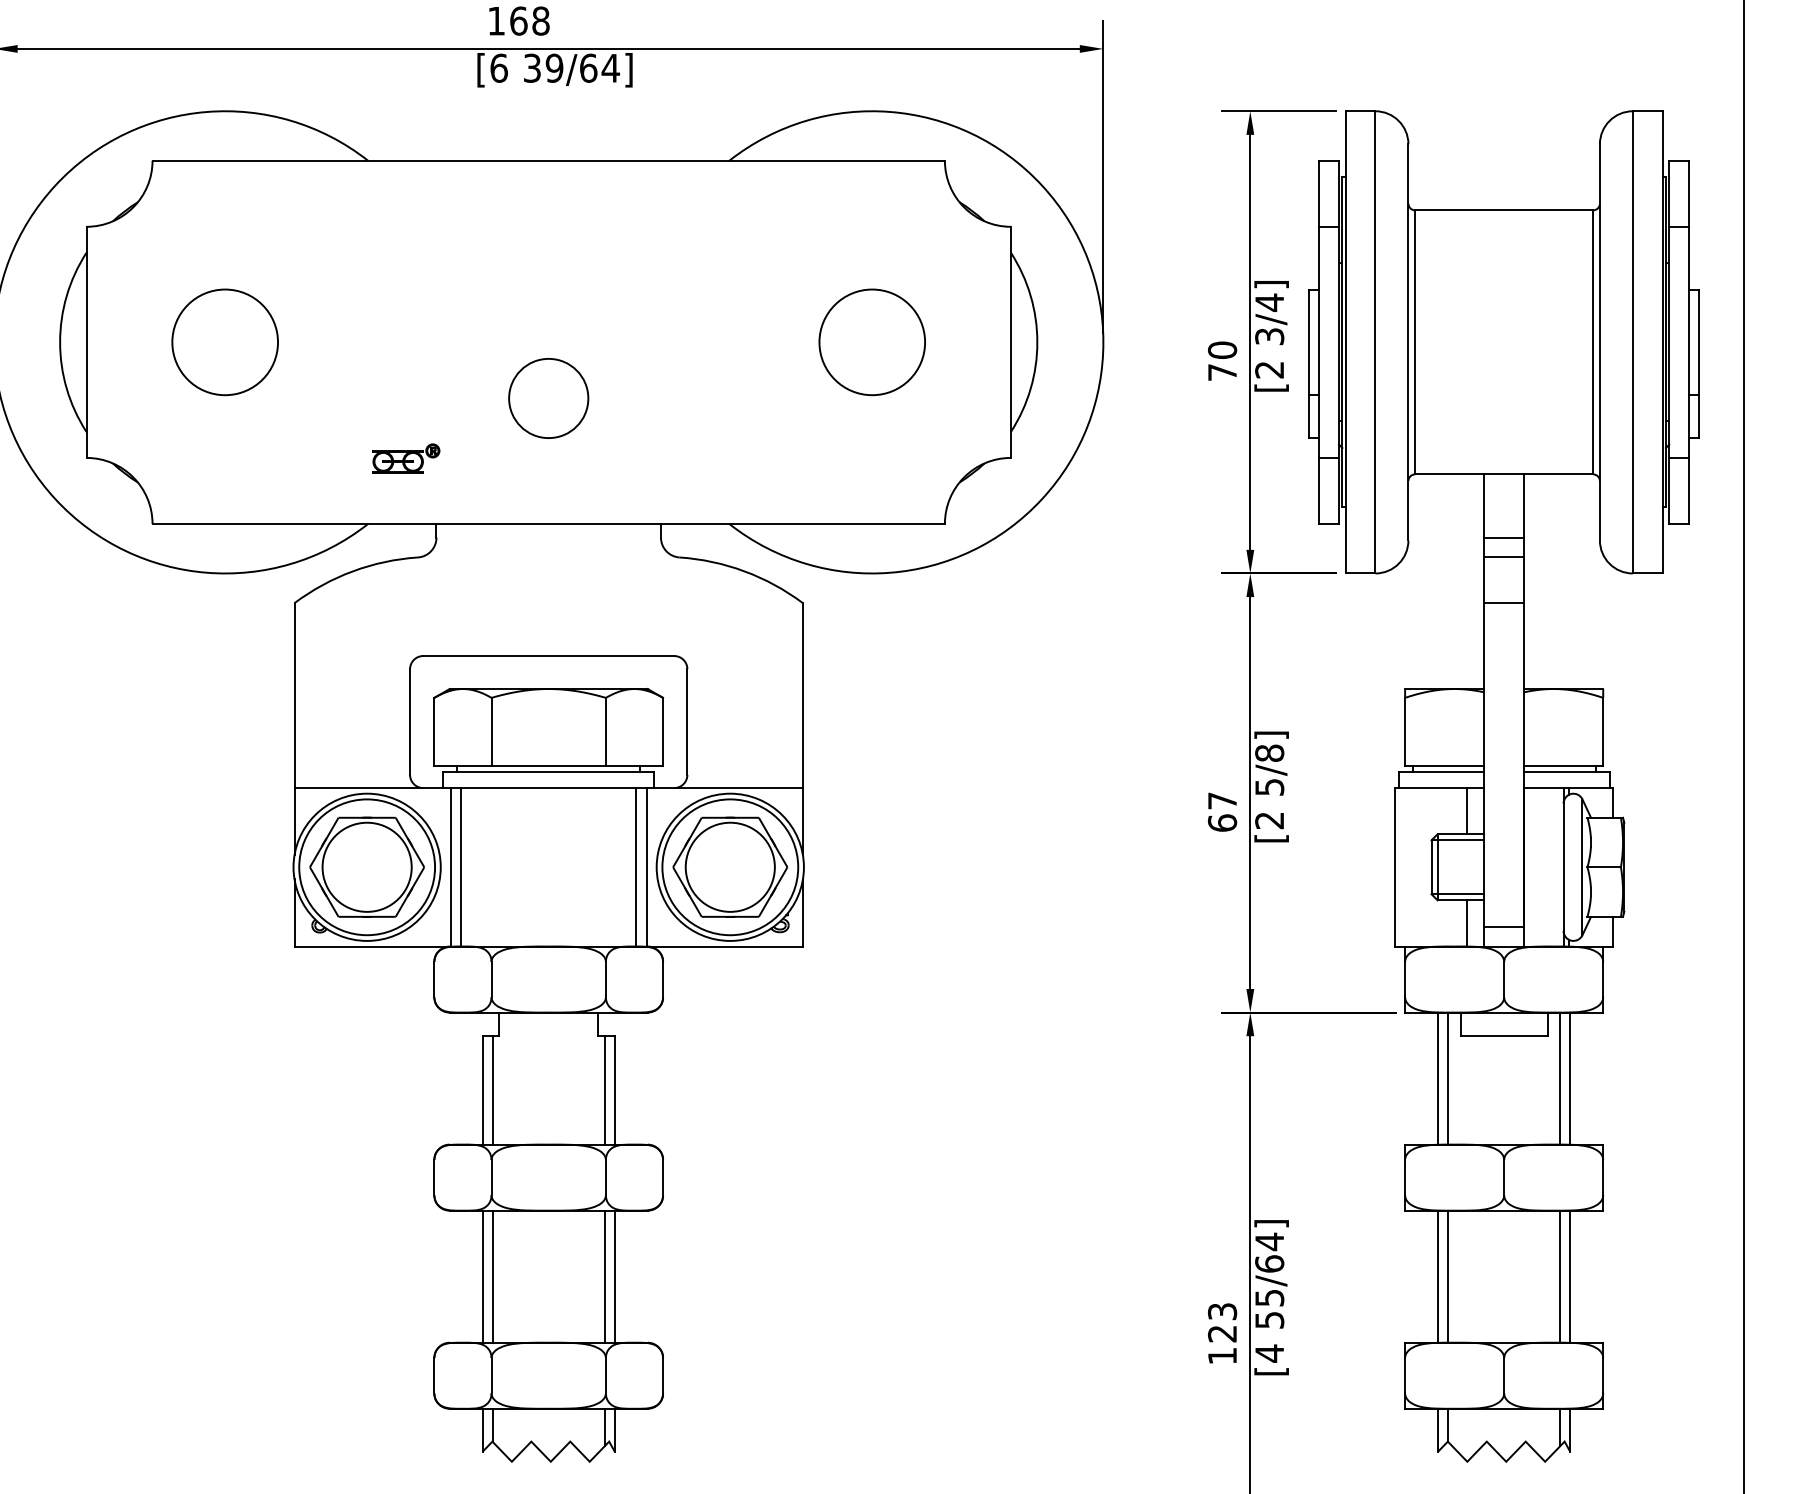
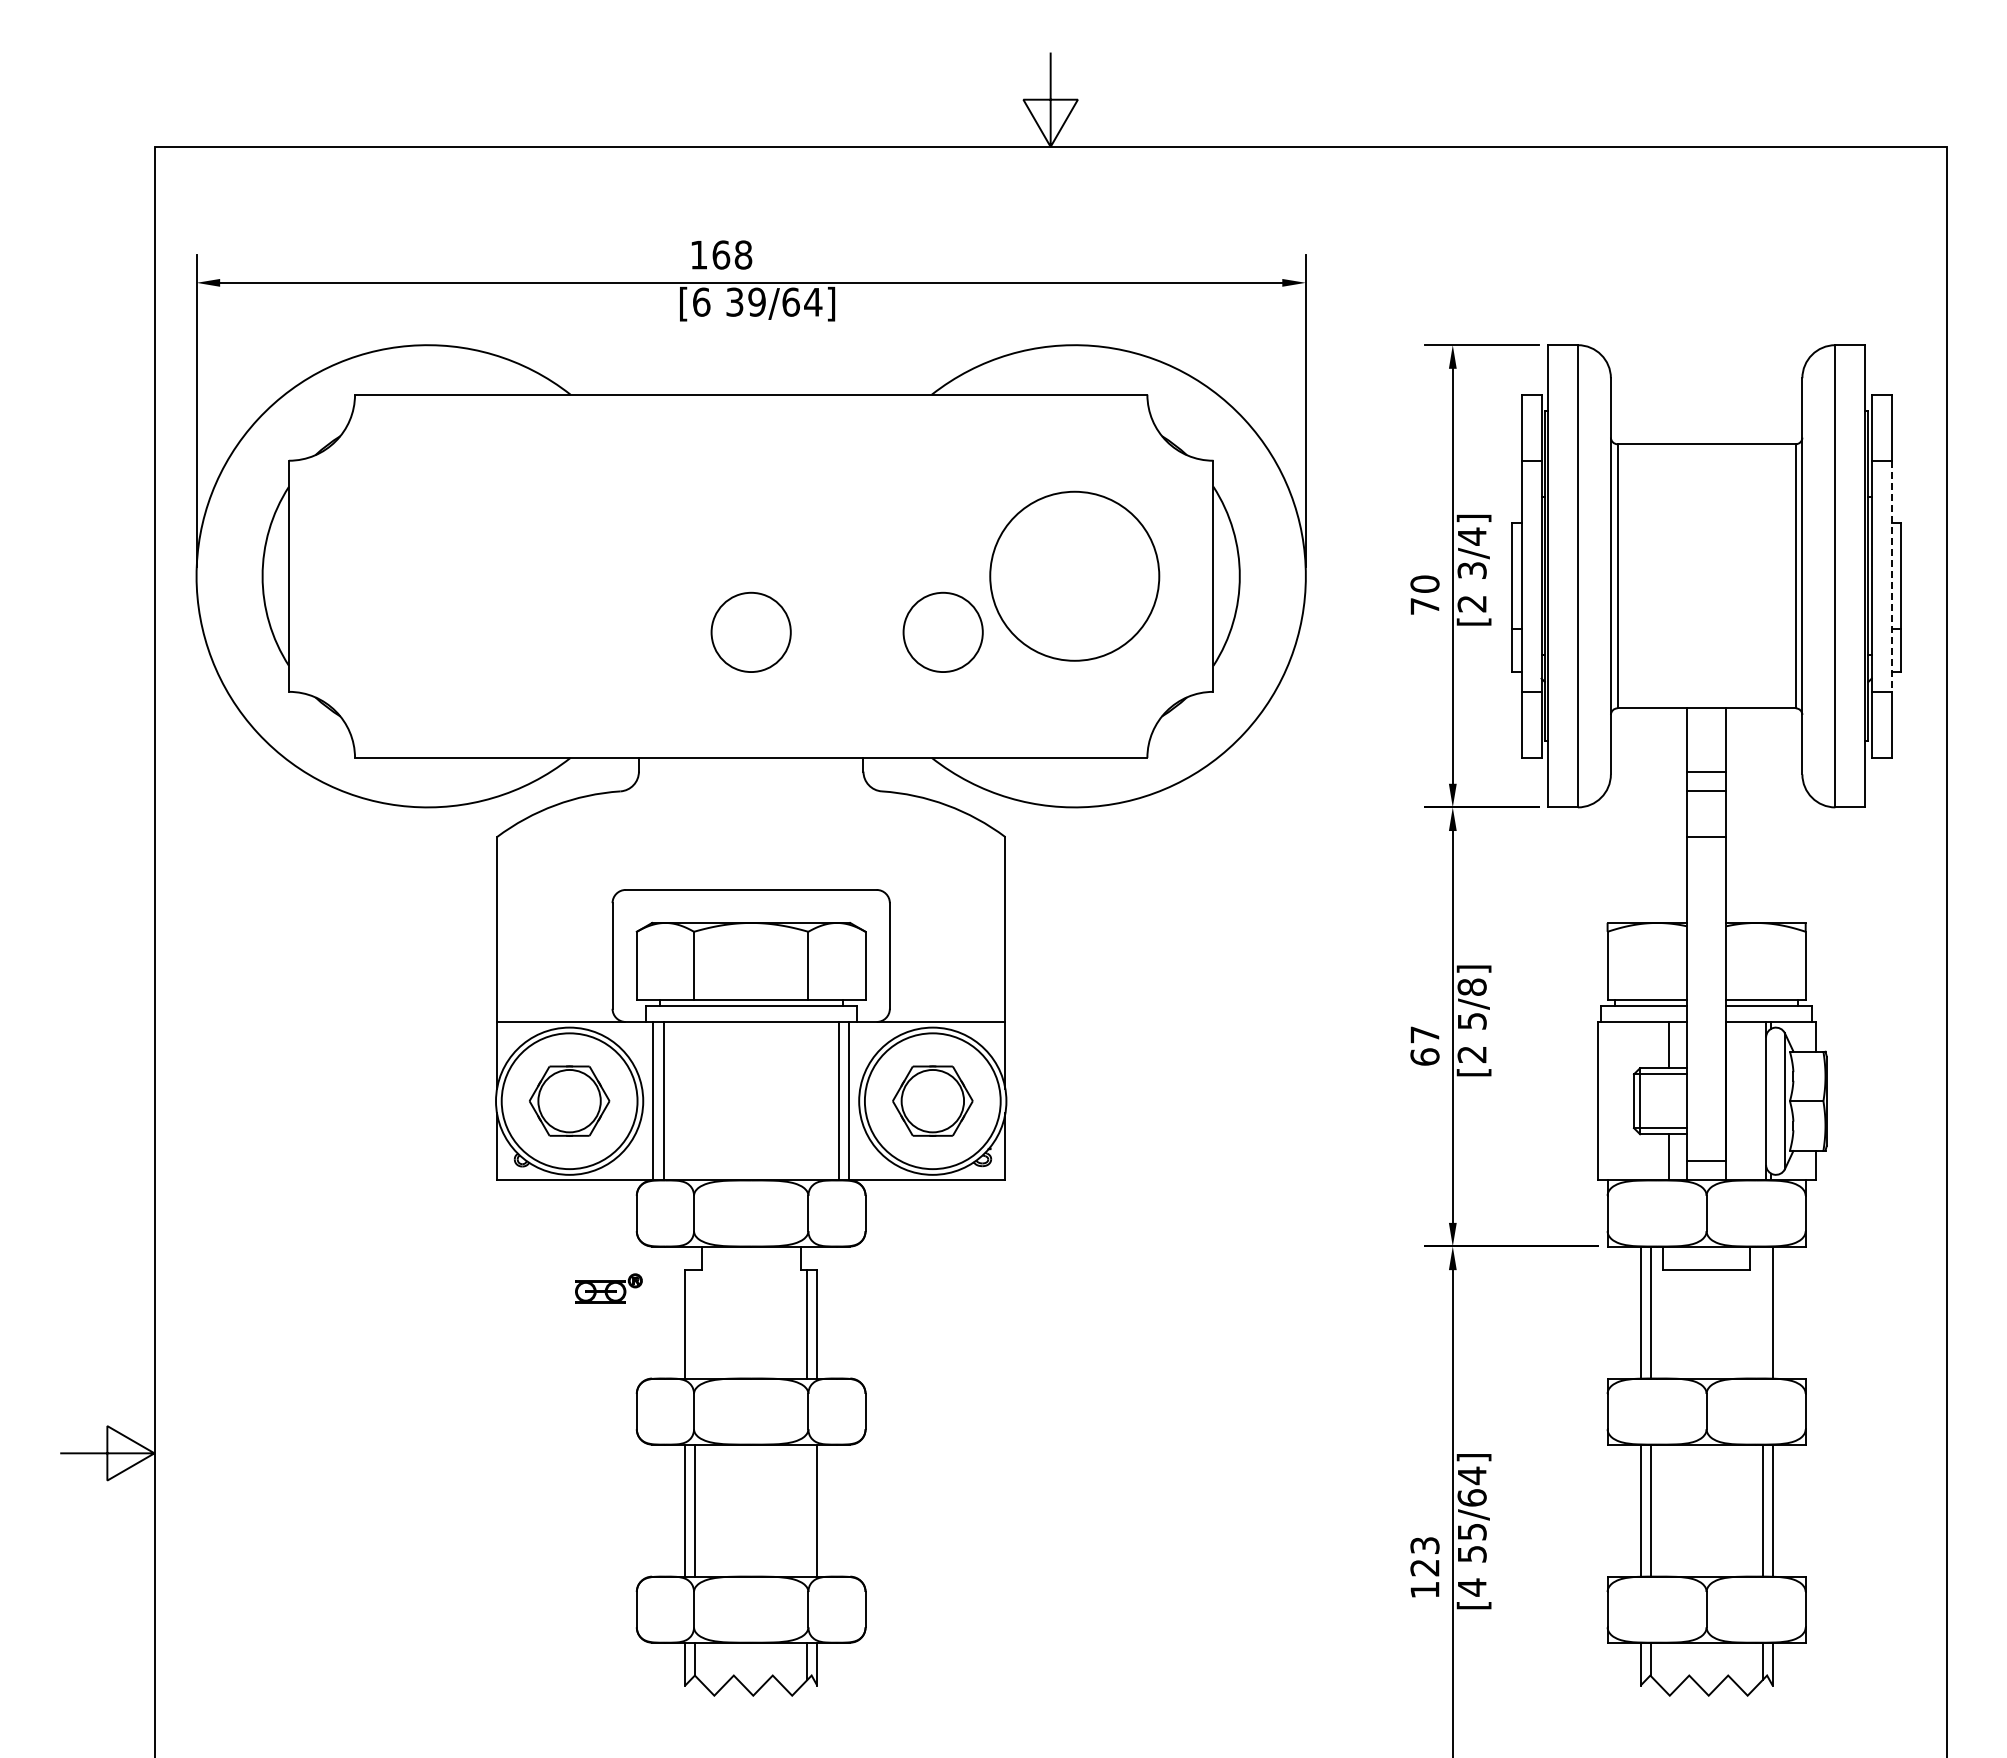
circle: (225, 341) -> (427, 575), removed
circle: (872, 342) -> (1074, 576), size x1.6
line: (1689, 342) -> (1891, 576), solid -> dashed
circle: (740, 397) -> (942, 631), added
part: (406, 458) -> (608, 1288), moved
part: (367, 866) -> (569, 1100), size x0.7
part: (730, 866) -> (932, 1100), size x0.7
line: (1560, 1078) -> (1762, 1312), removed
line: (493, 1089) -> (695, 1323), removed
line: (605, 1276) -> (807, 1510), removed

